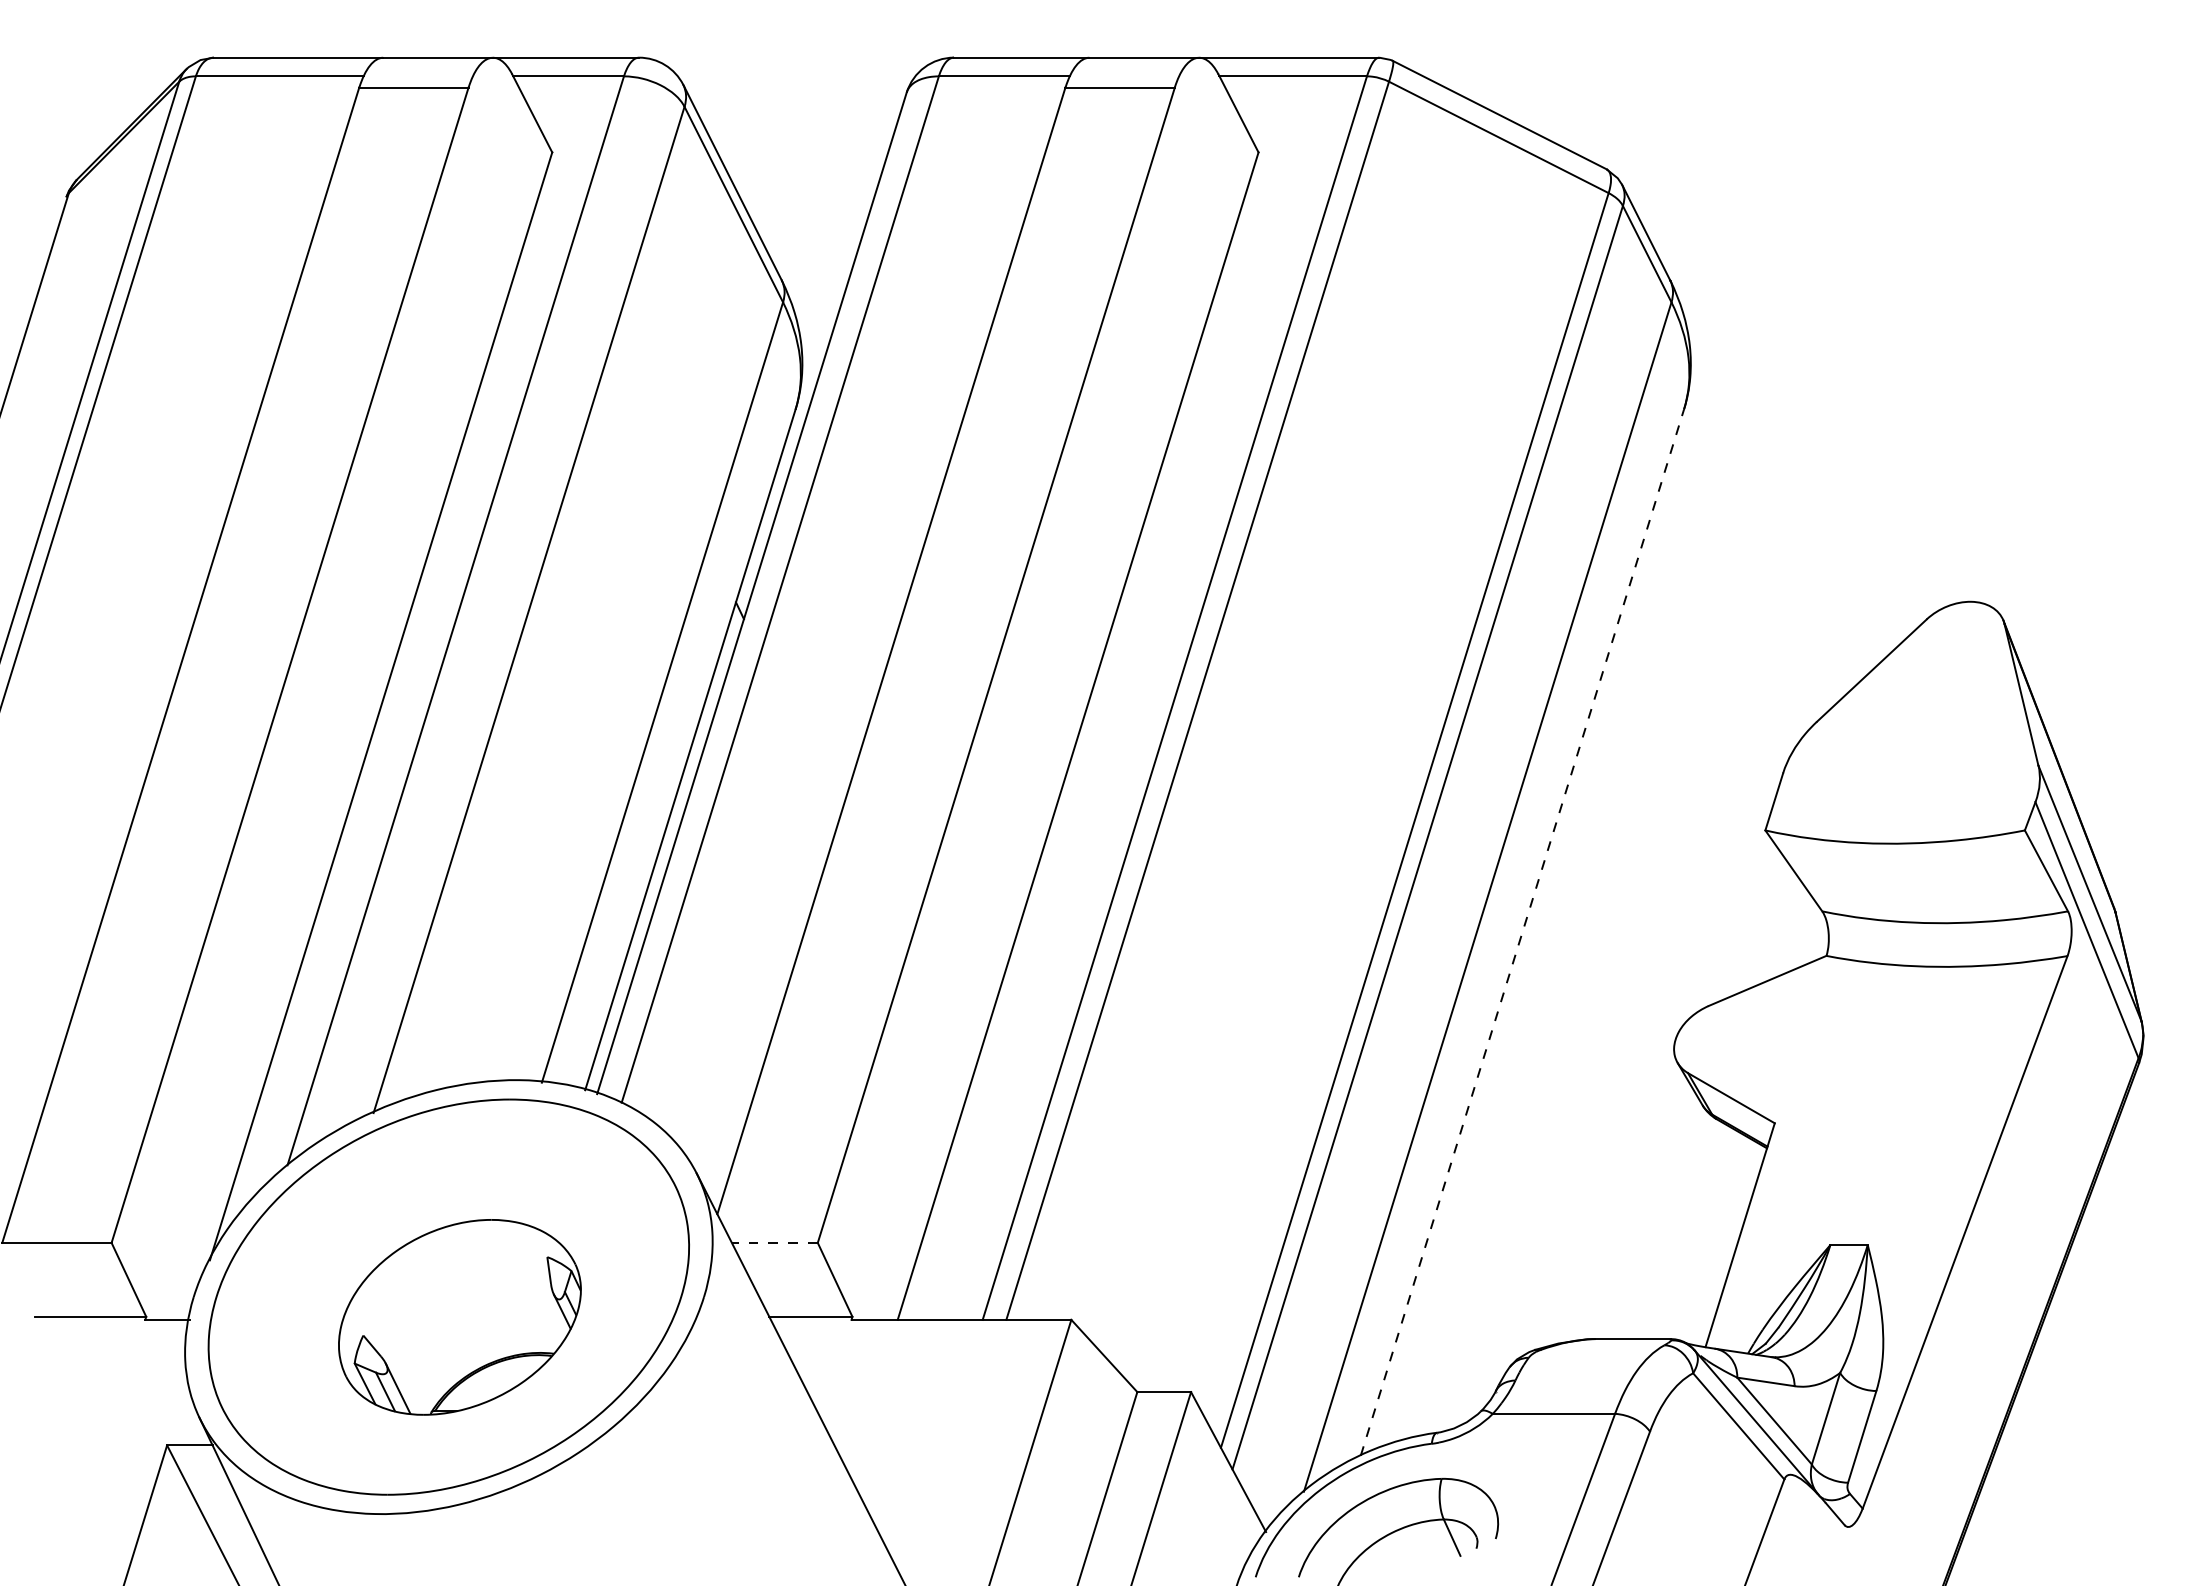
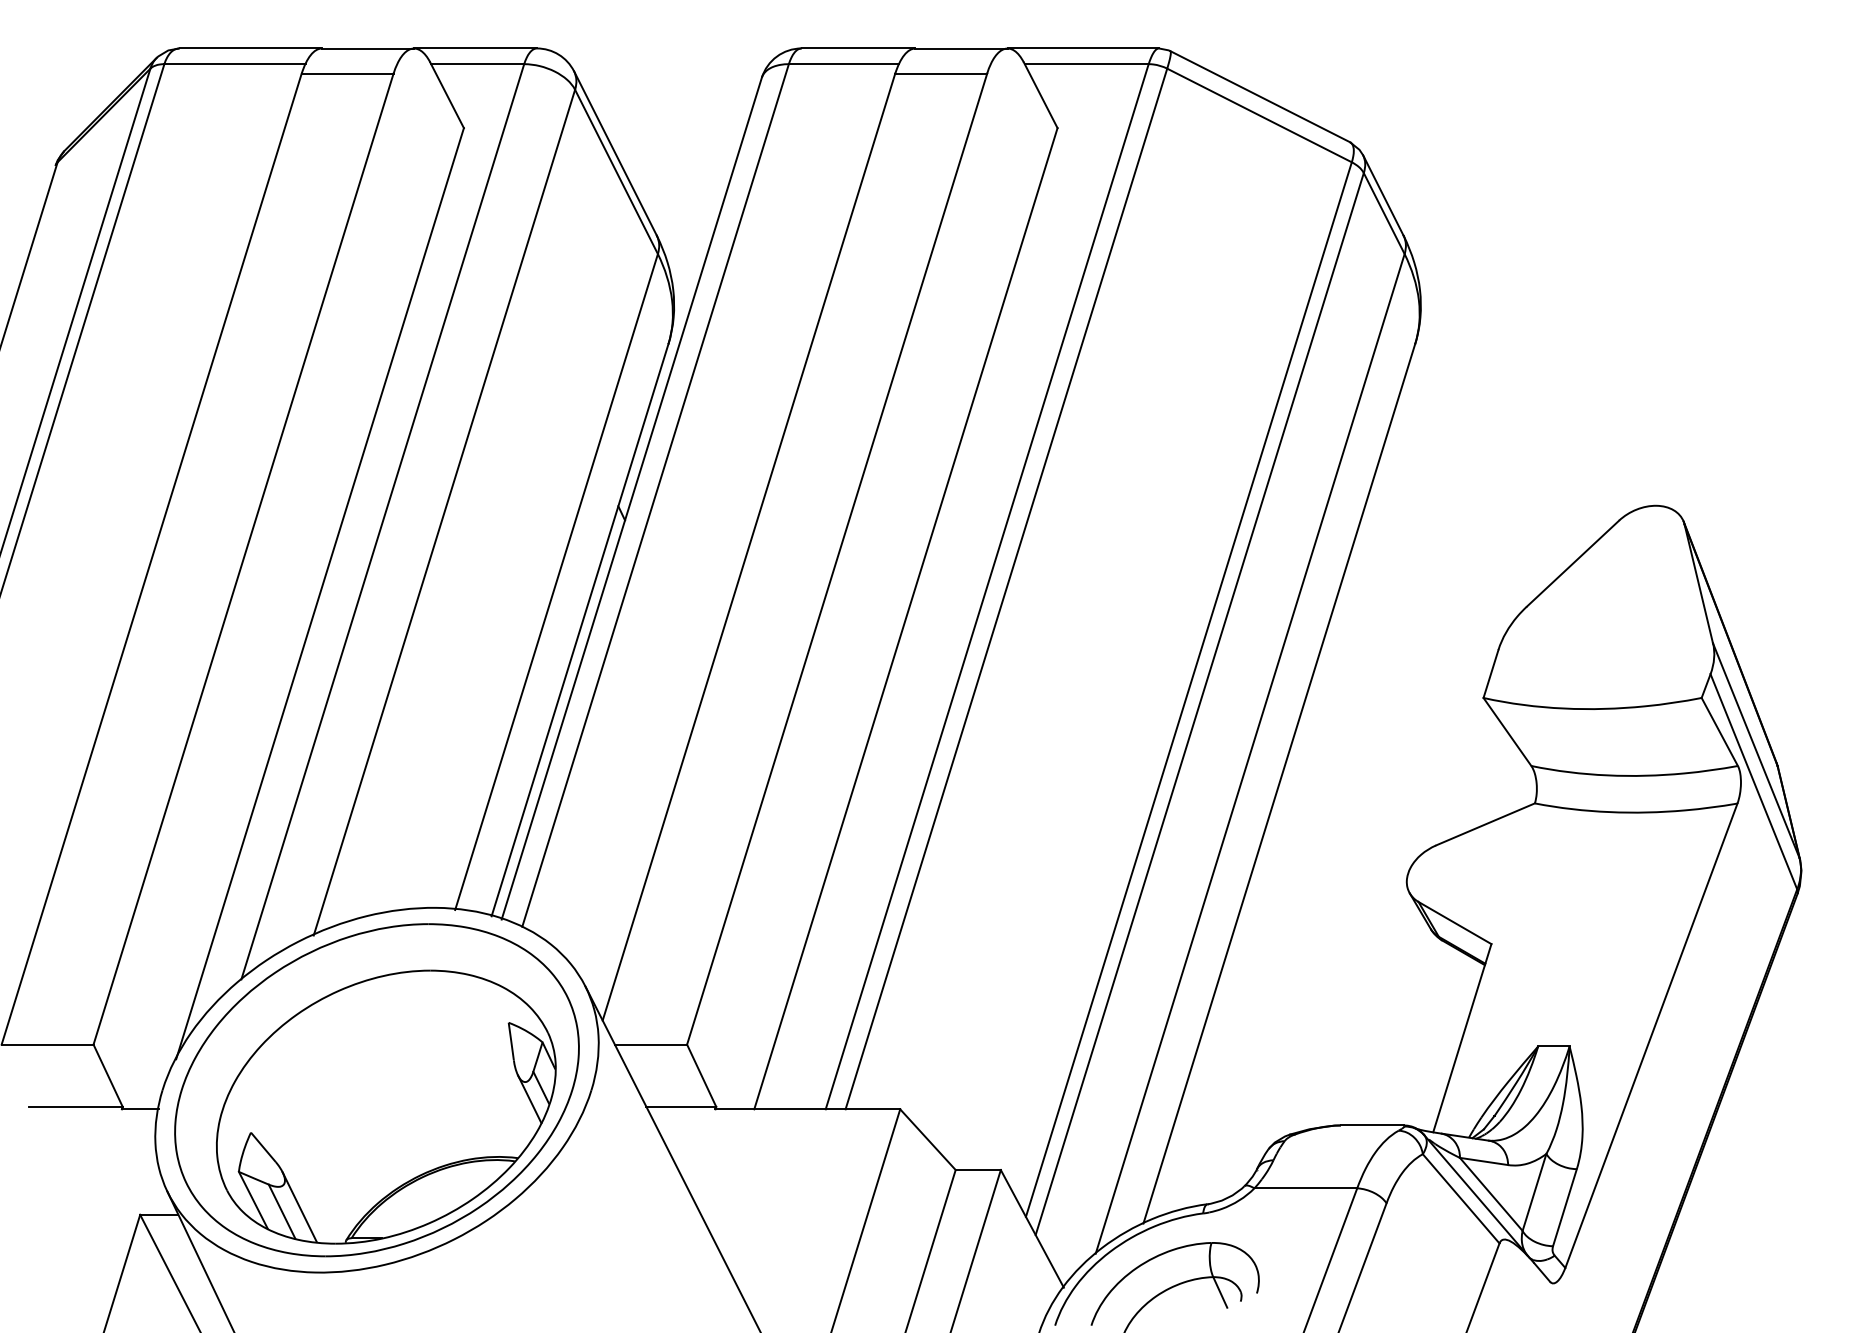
line: (1522, 932) -> (1279, 783), dashed -> solid
line: (774, 1242) -> (650, 1044), dashed -> solid
part: (459, 1317) -> (385, 1107), size x1.67

